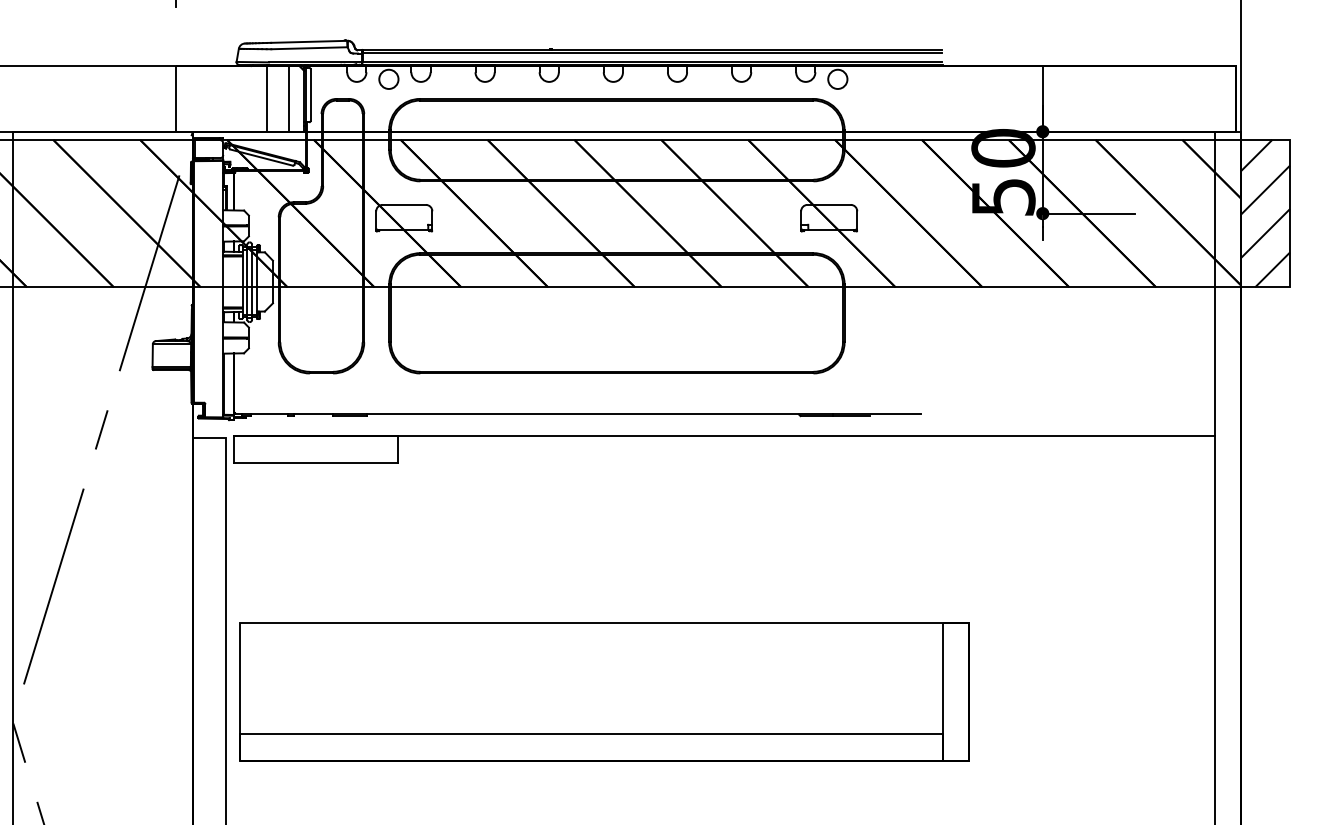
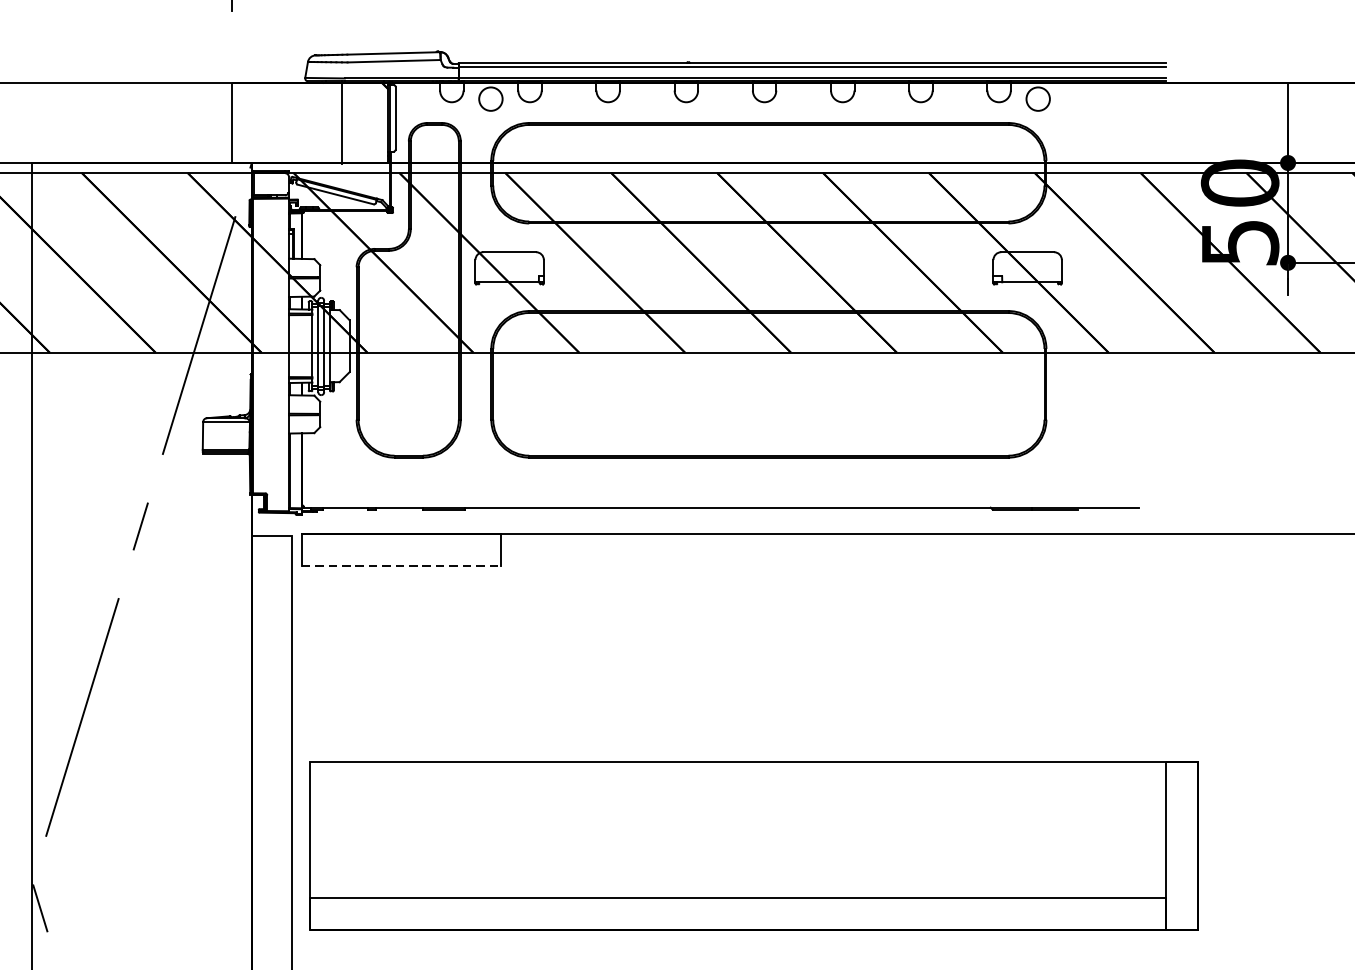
line: (289, 98) -> (369, 122), removed
line: (315, 462) -> (401, 566), solid -> dashed

